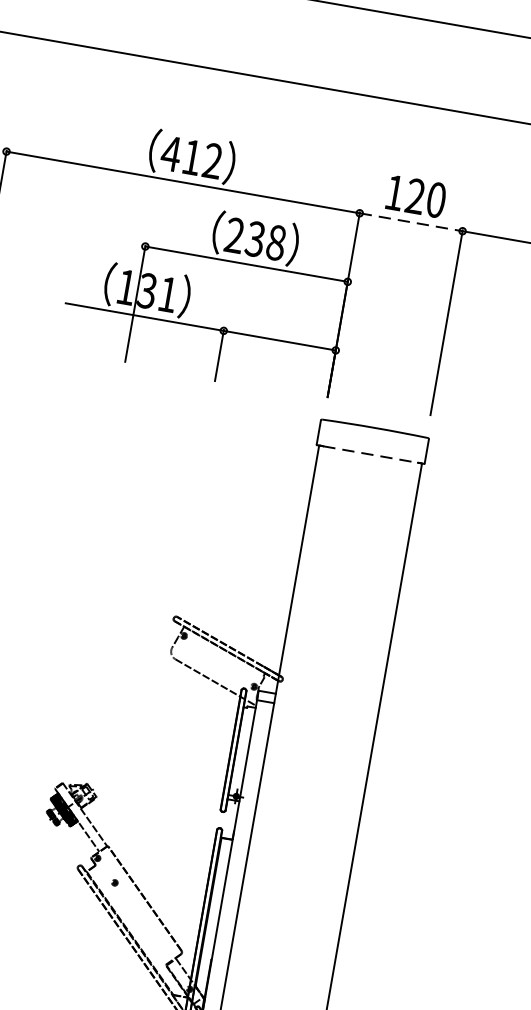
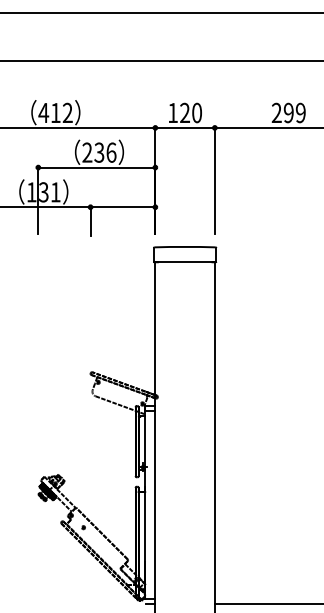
line: (411, 221) -> (185, 127), dashed -> solid
text: (276, 242) -> (111, 152), 238 -> 236
line: (371, 455) -> (185, 262), dashed -> solid

